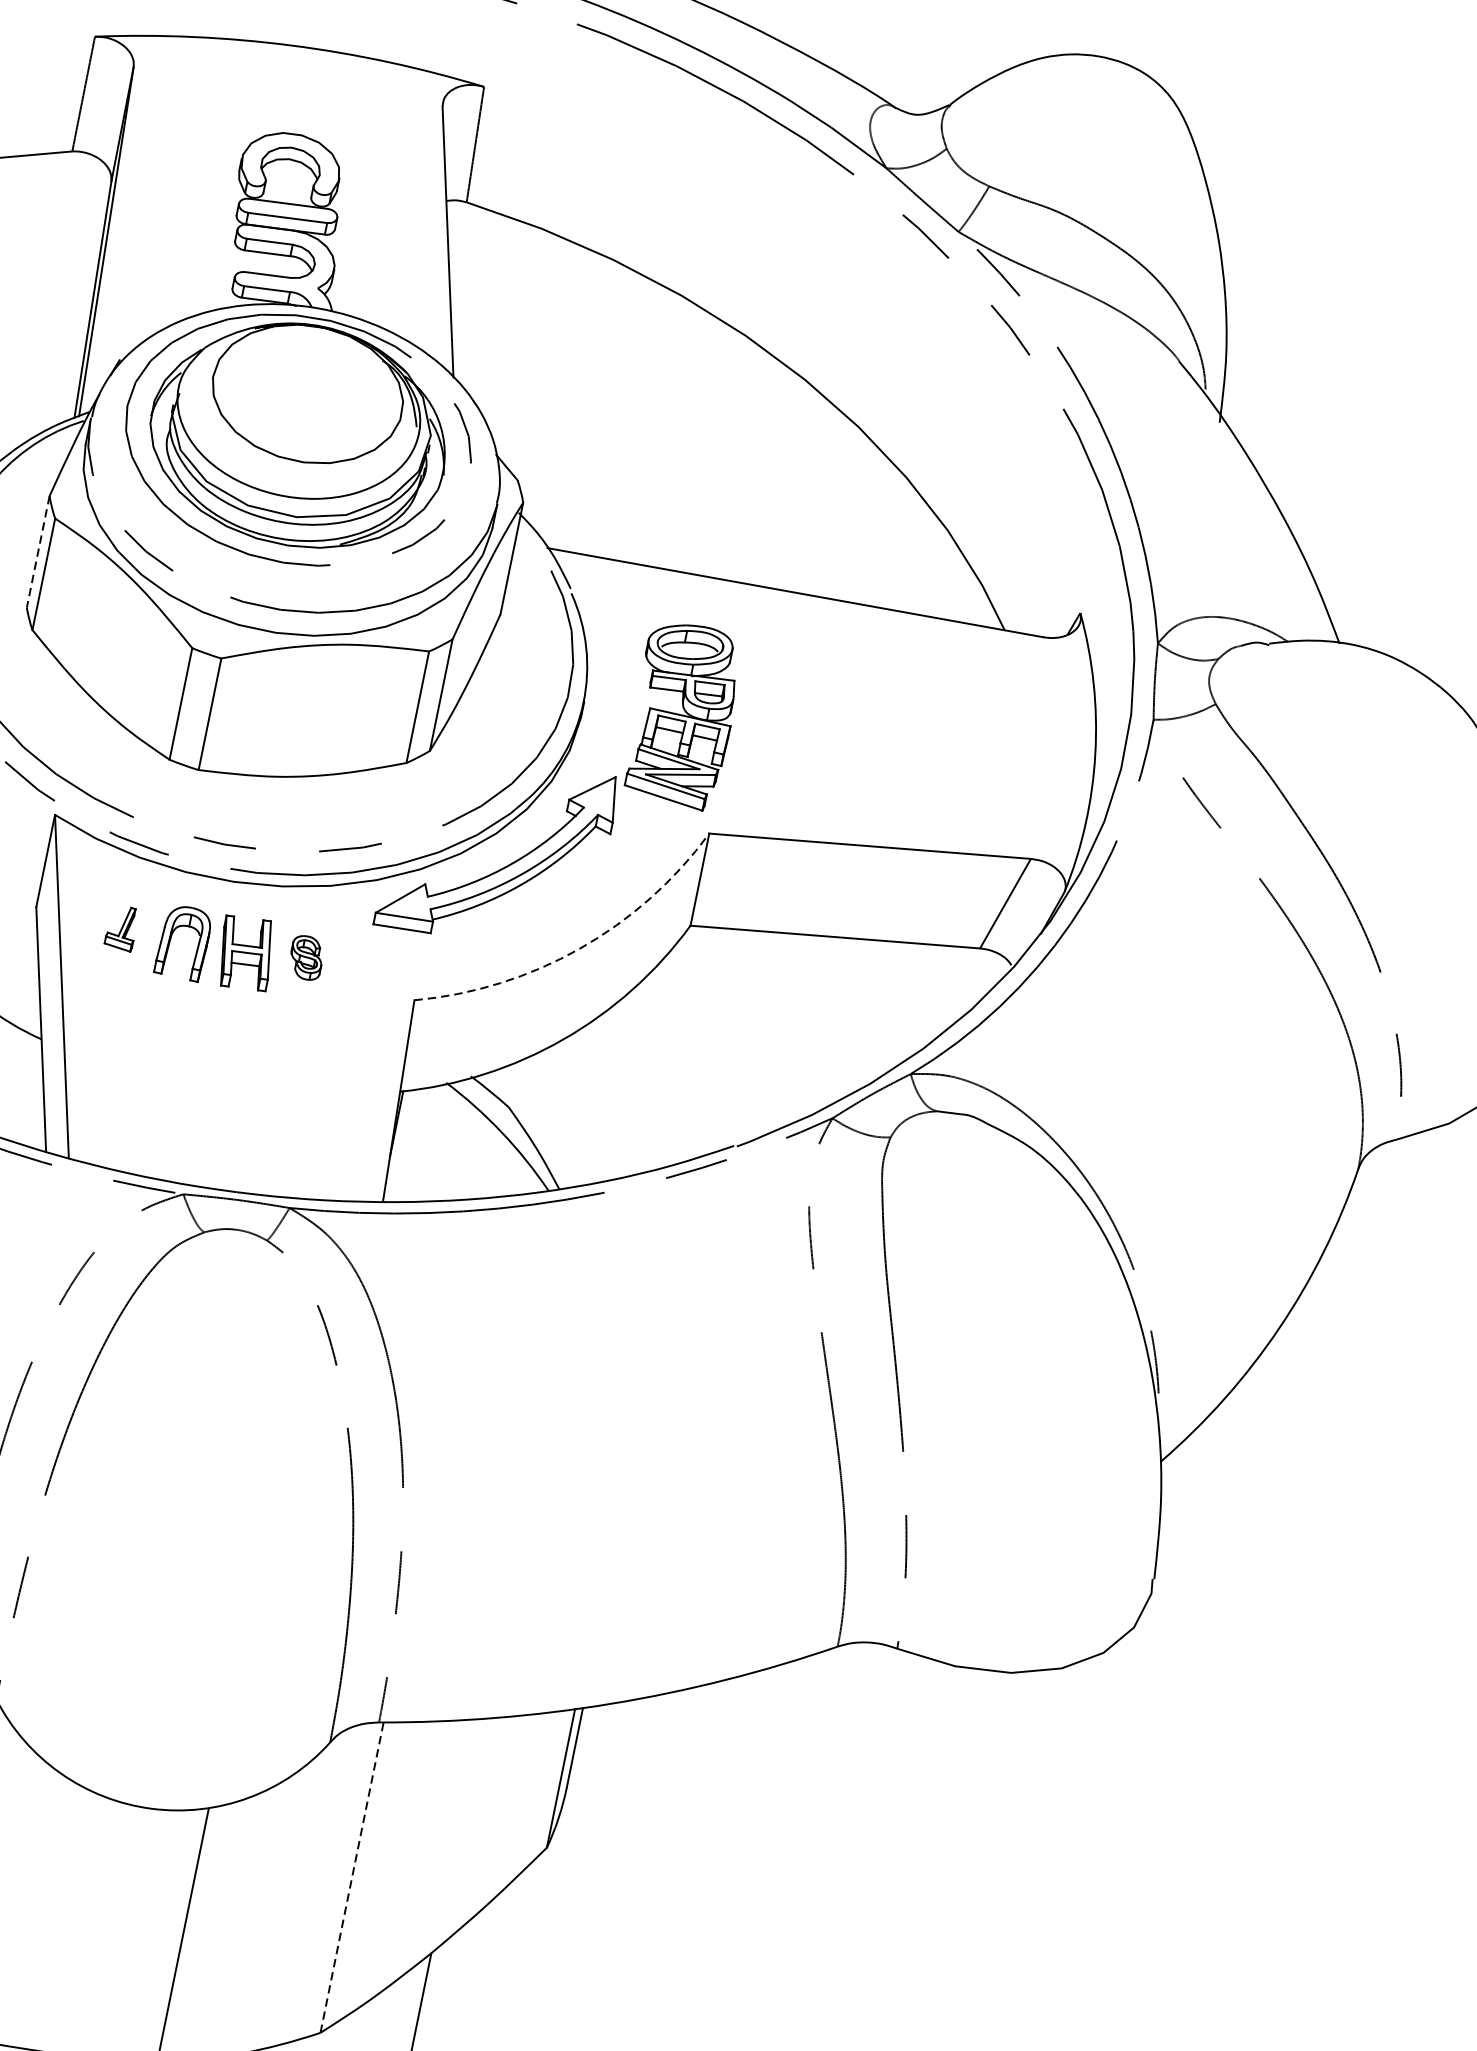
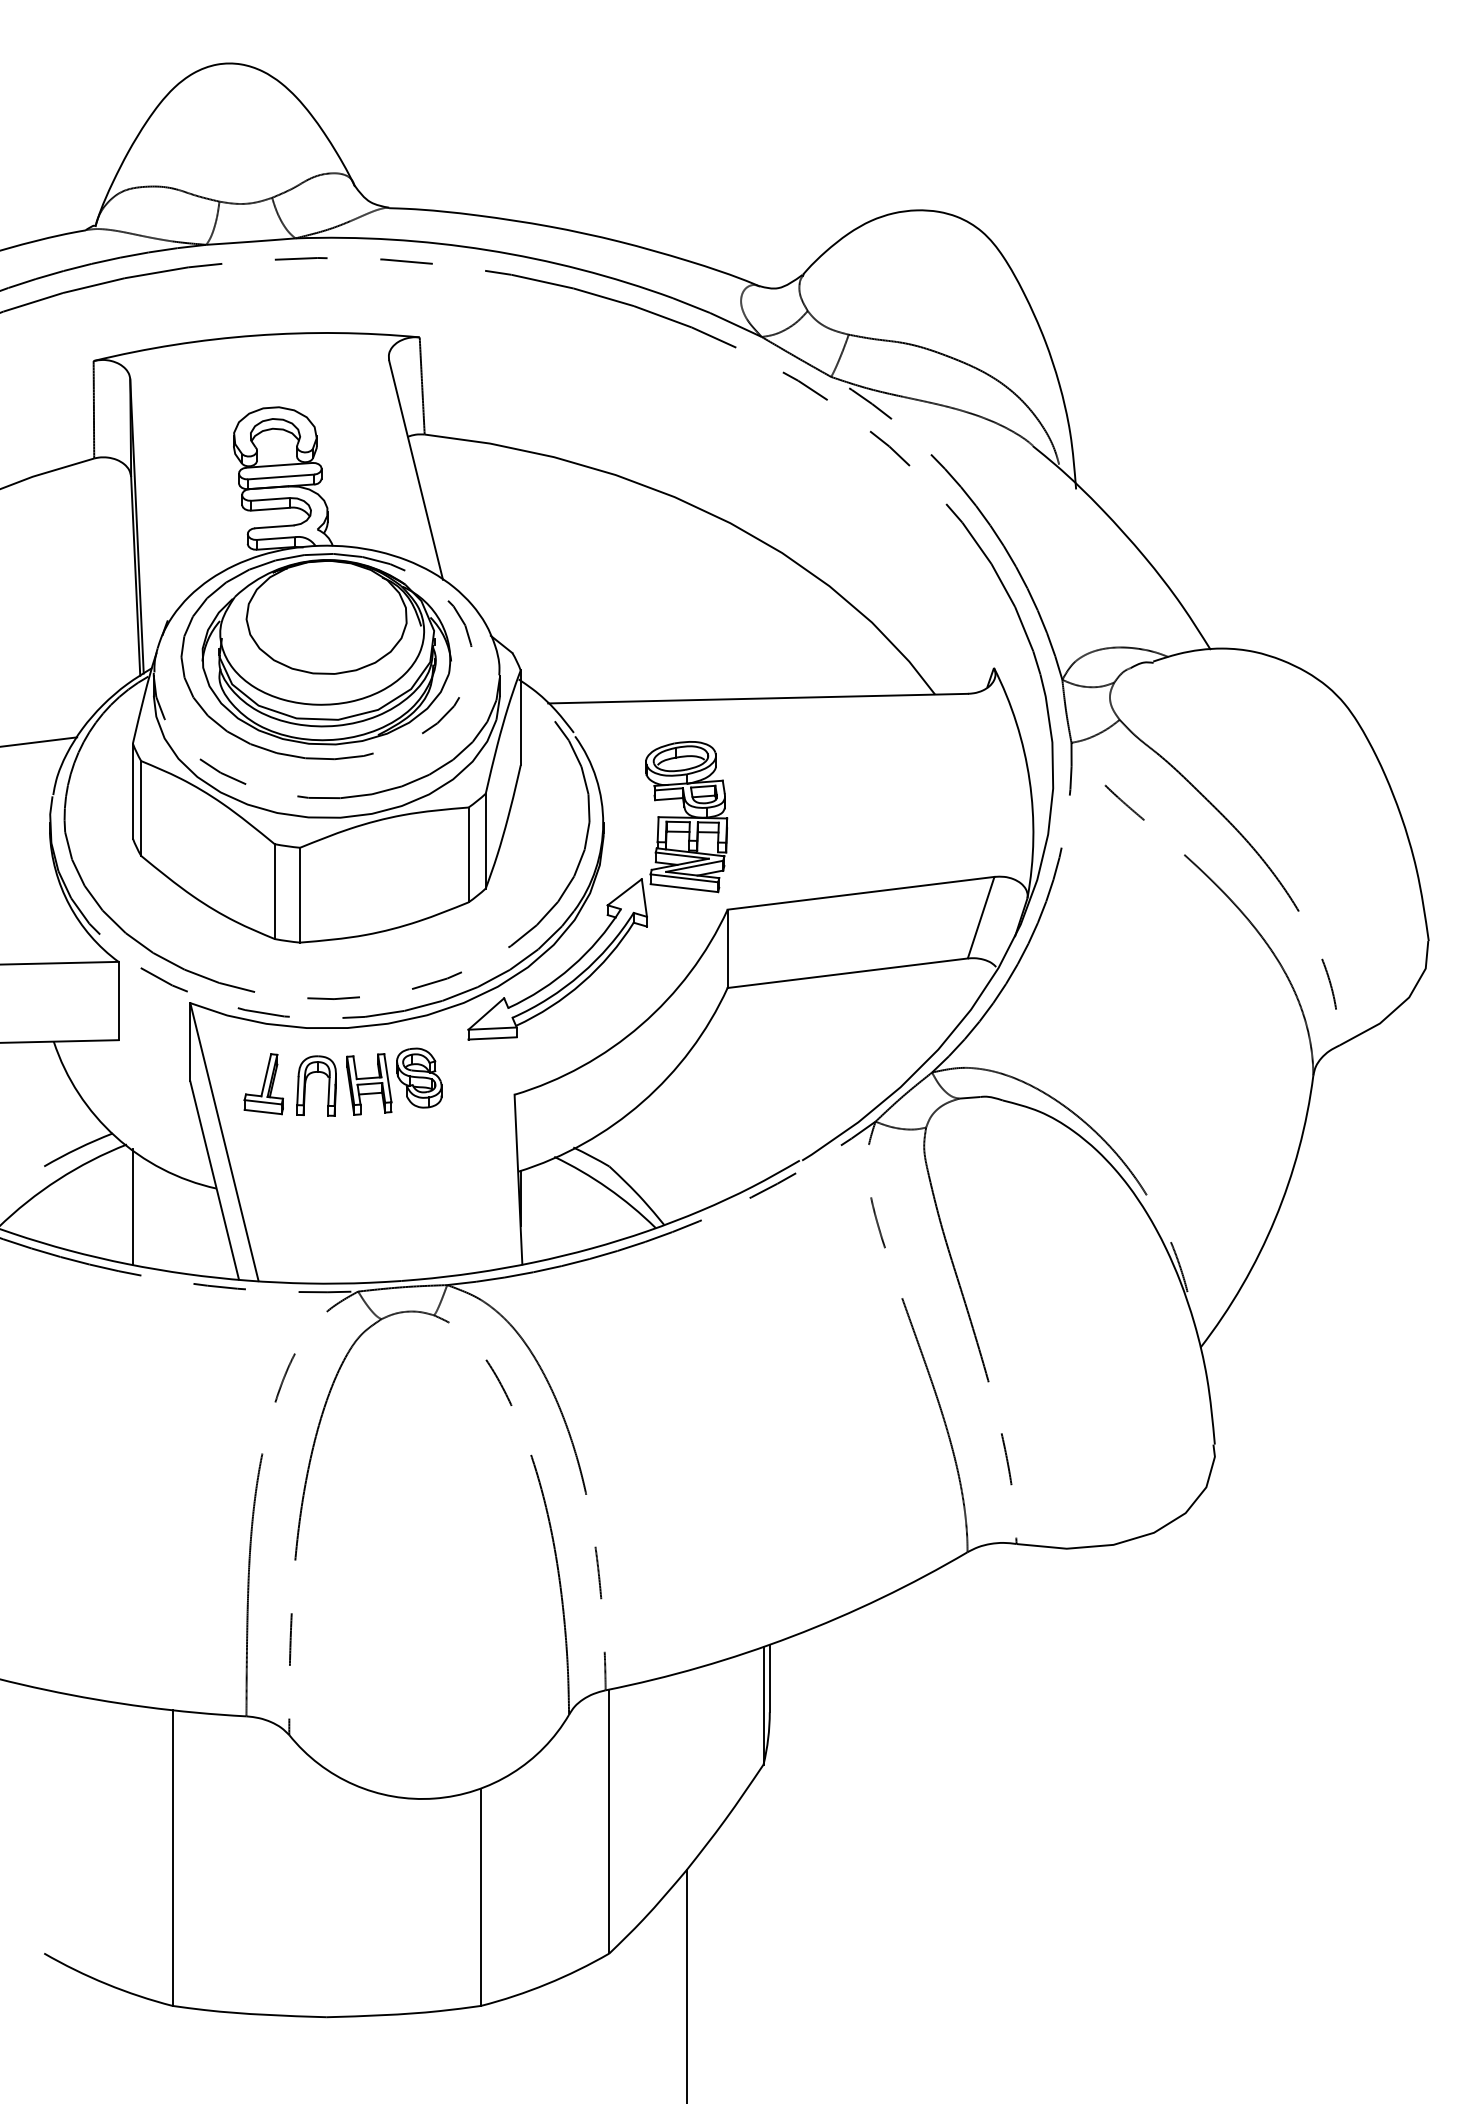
line: (37, 552) -> (132, 791), dashed -> solid
part: (121, 928) -> (263, 1084), size x1.67
arc: (580, 949) -> (641, 1025), dashed -> solid
part: (306, 957) -> (419, 1077), size x1.67
line: (352, 1877) -> (609, 1821), dashed -> solid

